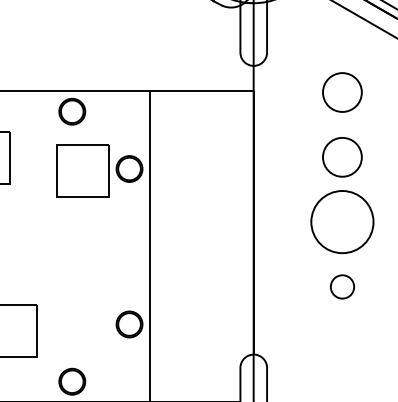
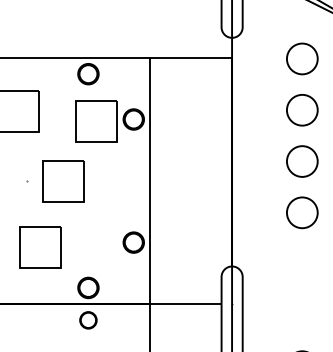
circle: (341, 222) -> (301, 161), size x0.62
part: (40, 247) -> (63, 181), added
circle: (342, 286) -> (302, 212), size x1.67

